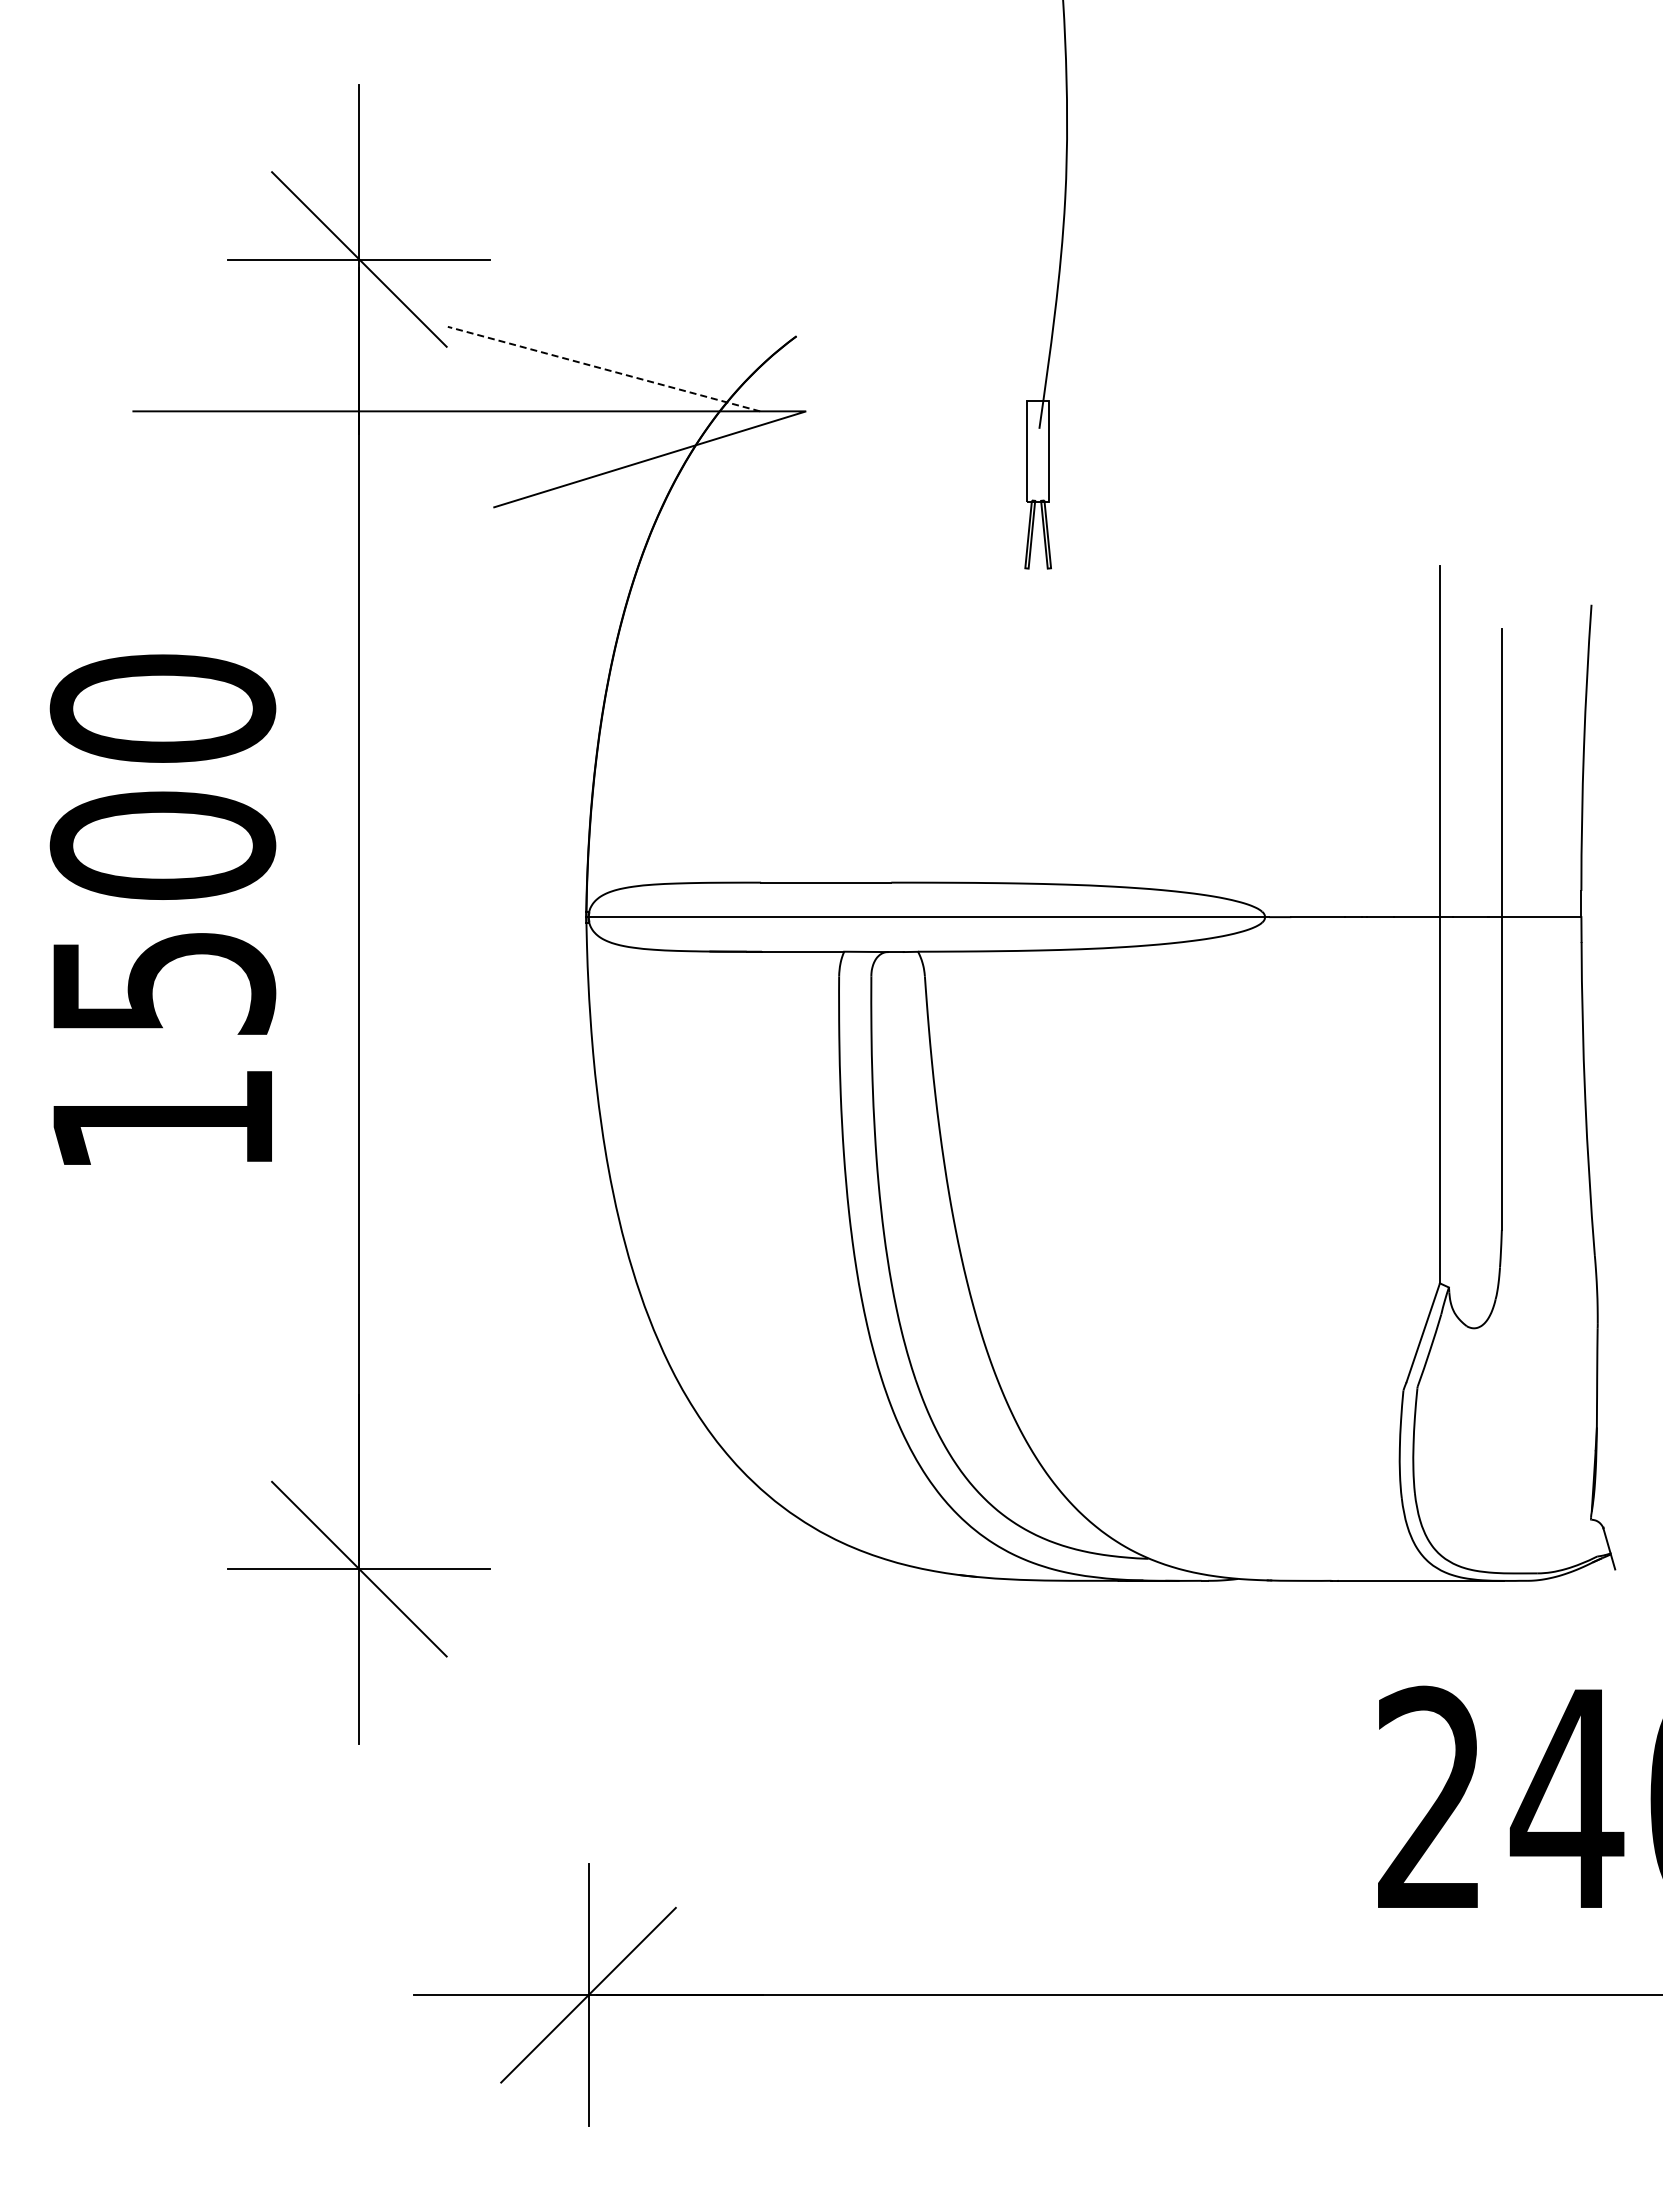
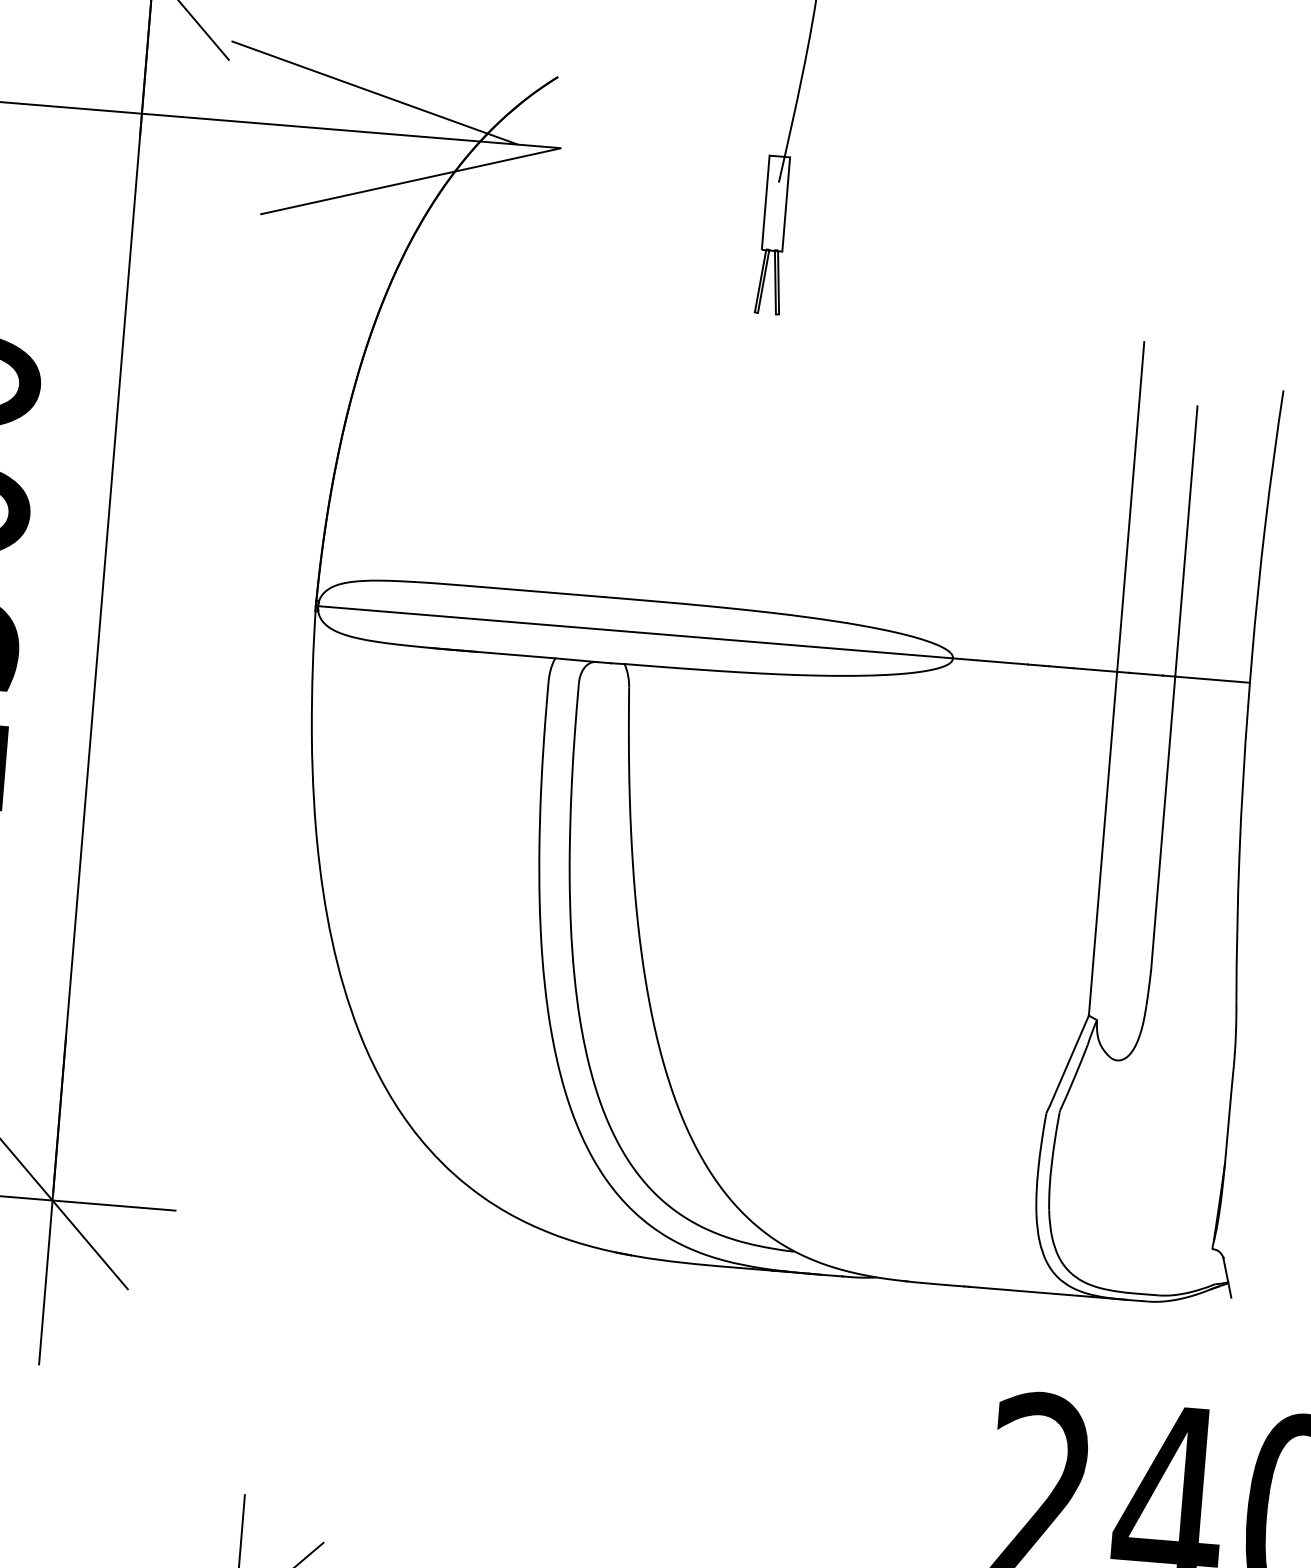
line: (603, 369) -> (374, 93), dashed -> solid

